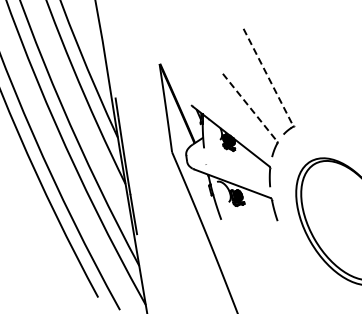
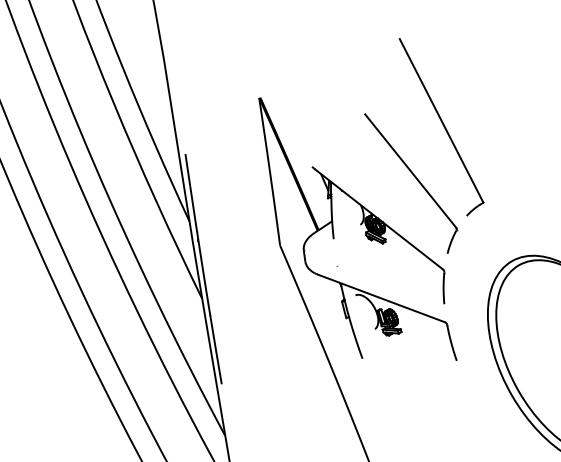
line: (268, 77) -> (441, 120), dashed -> solid
line: (250, 108) -> (411, 172), dashed -> solid

